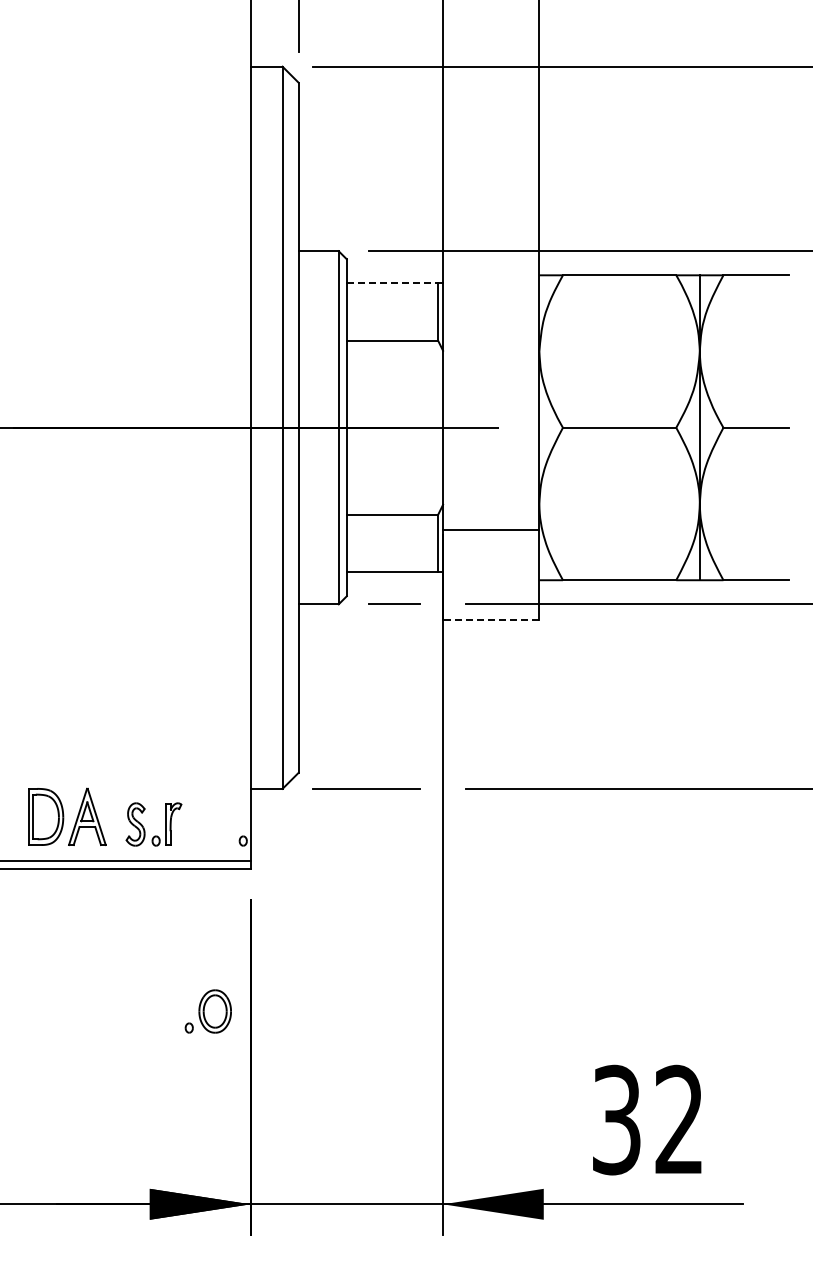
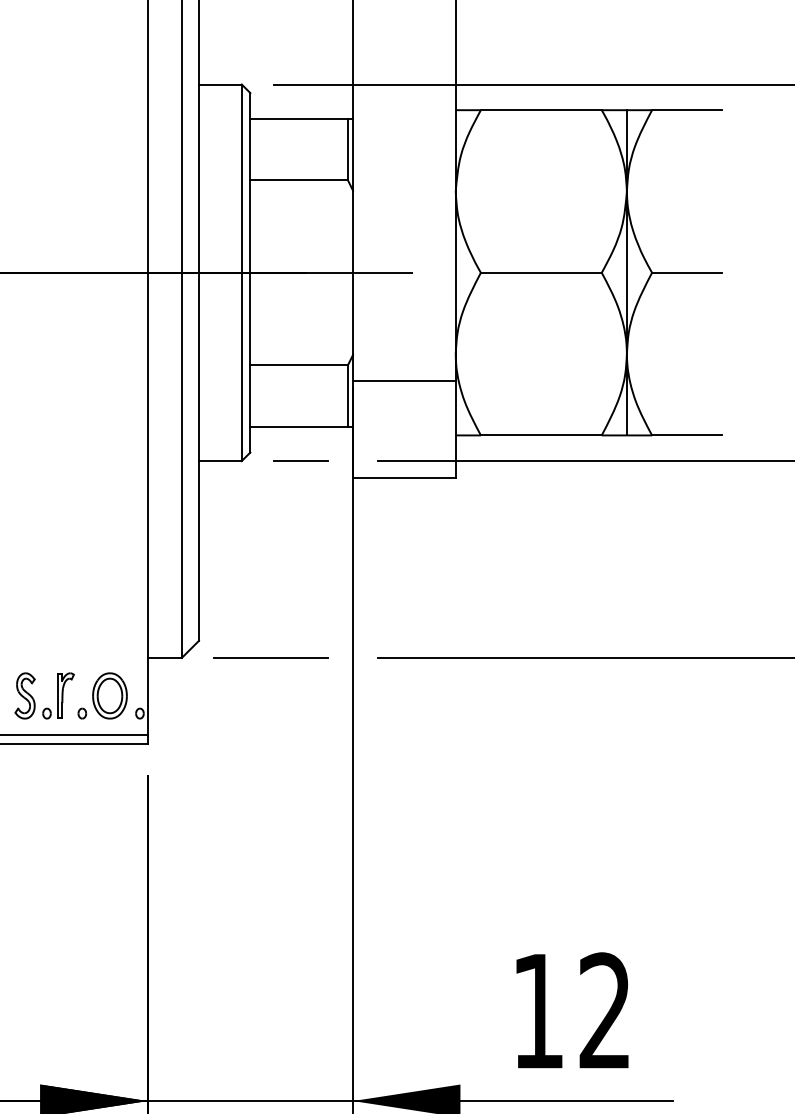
line: (392, 283) -> (299, 118), dashed -> solid
line: (490, 620) -> (403, 478), dashed -> solid
part: (207, 1011) -> (101, 695), moved
text: (616, 1119) -> (538, 1010), 32 -> 12

